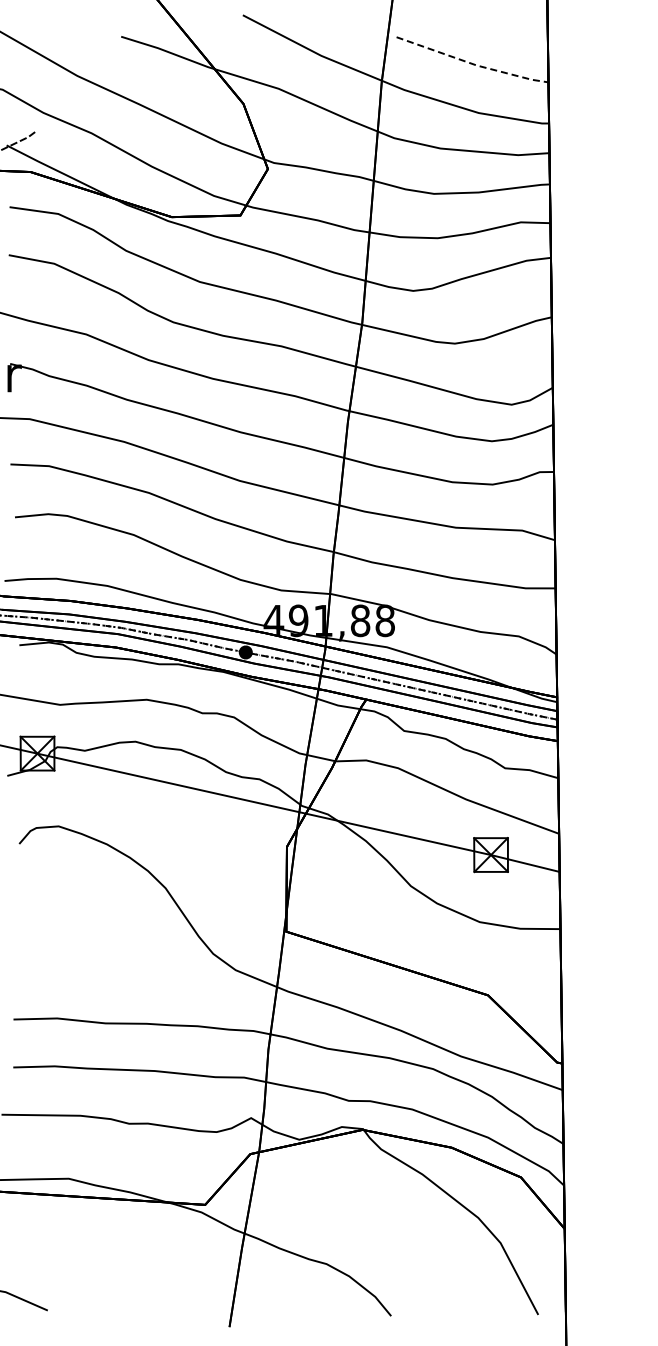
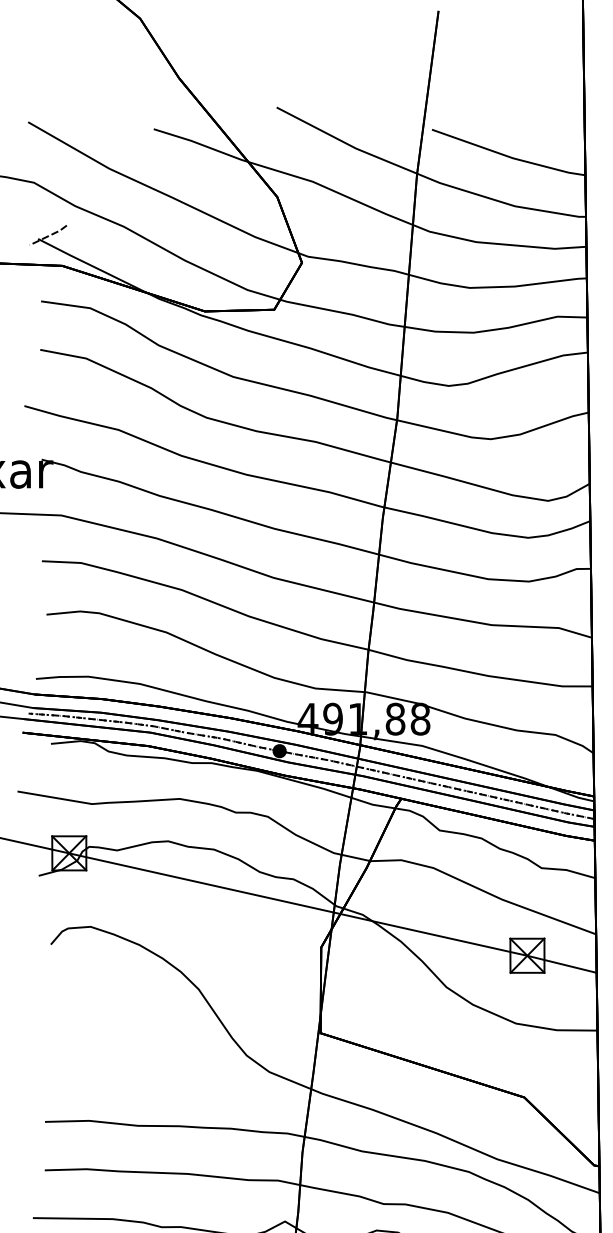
line: (472, 63) -> (508, 156), dashed -> solid

